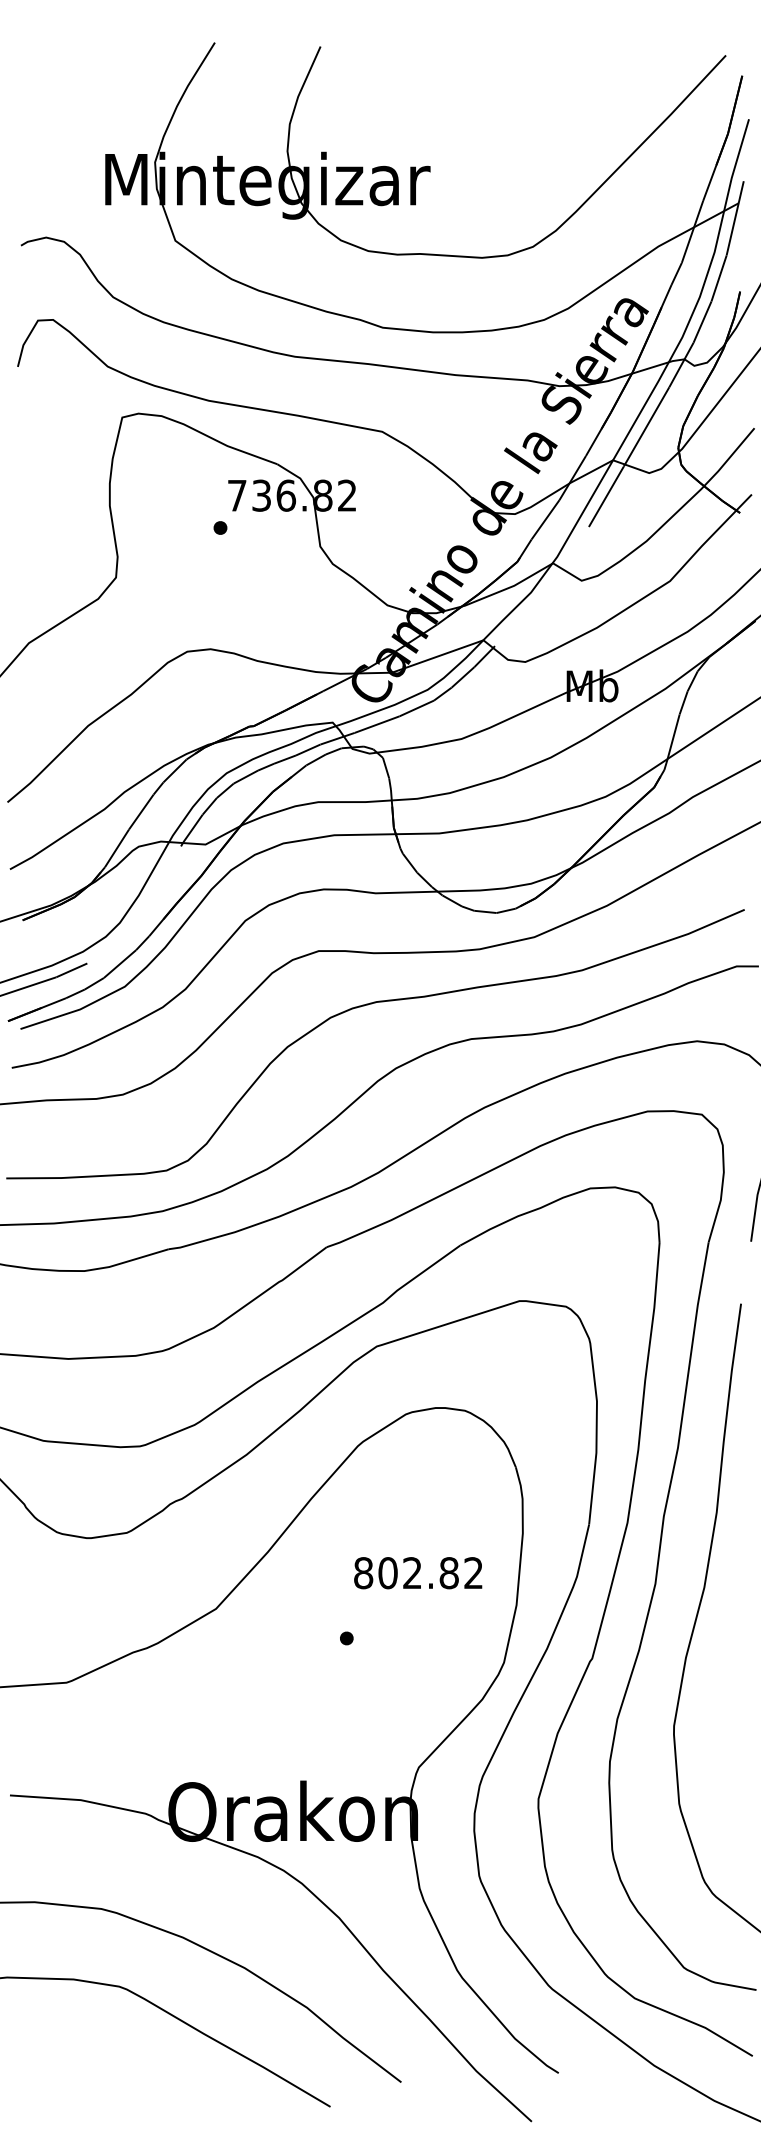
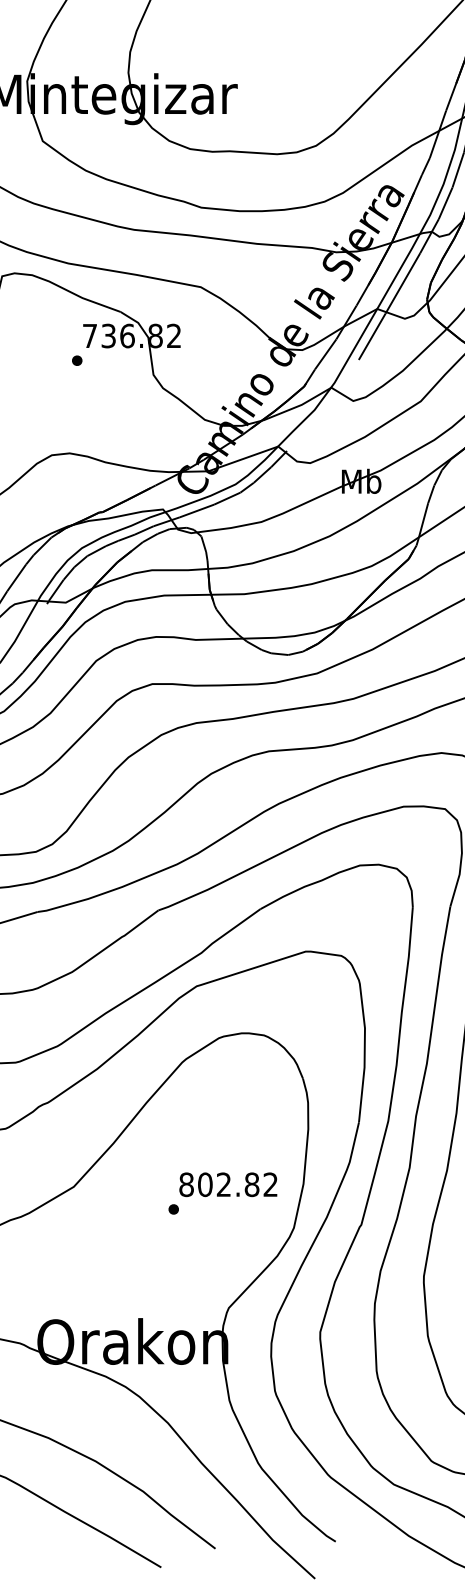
text: (418, 1573) -> (228, 1185), moved

